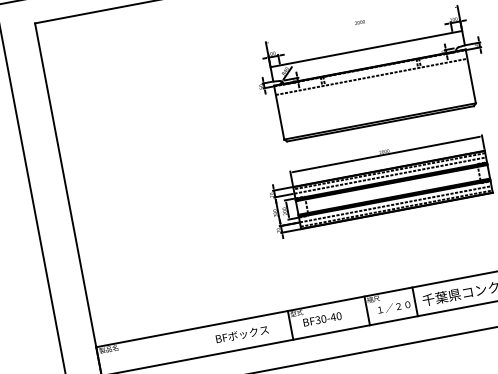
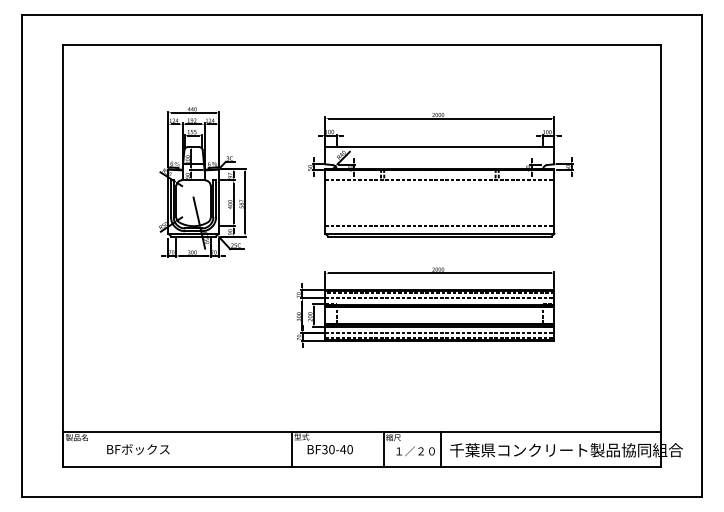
line: (361, 25) -> (439, 118), added
line: (378, 115) -> (439, 226), added
part: (173, 116) -> (202, 182), added
text: (242, 334) -> (138, 449), moved

